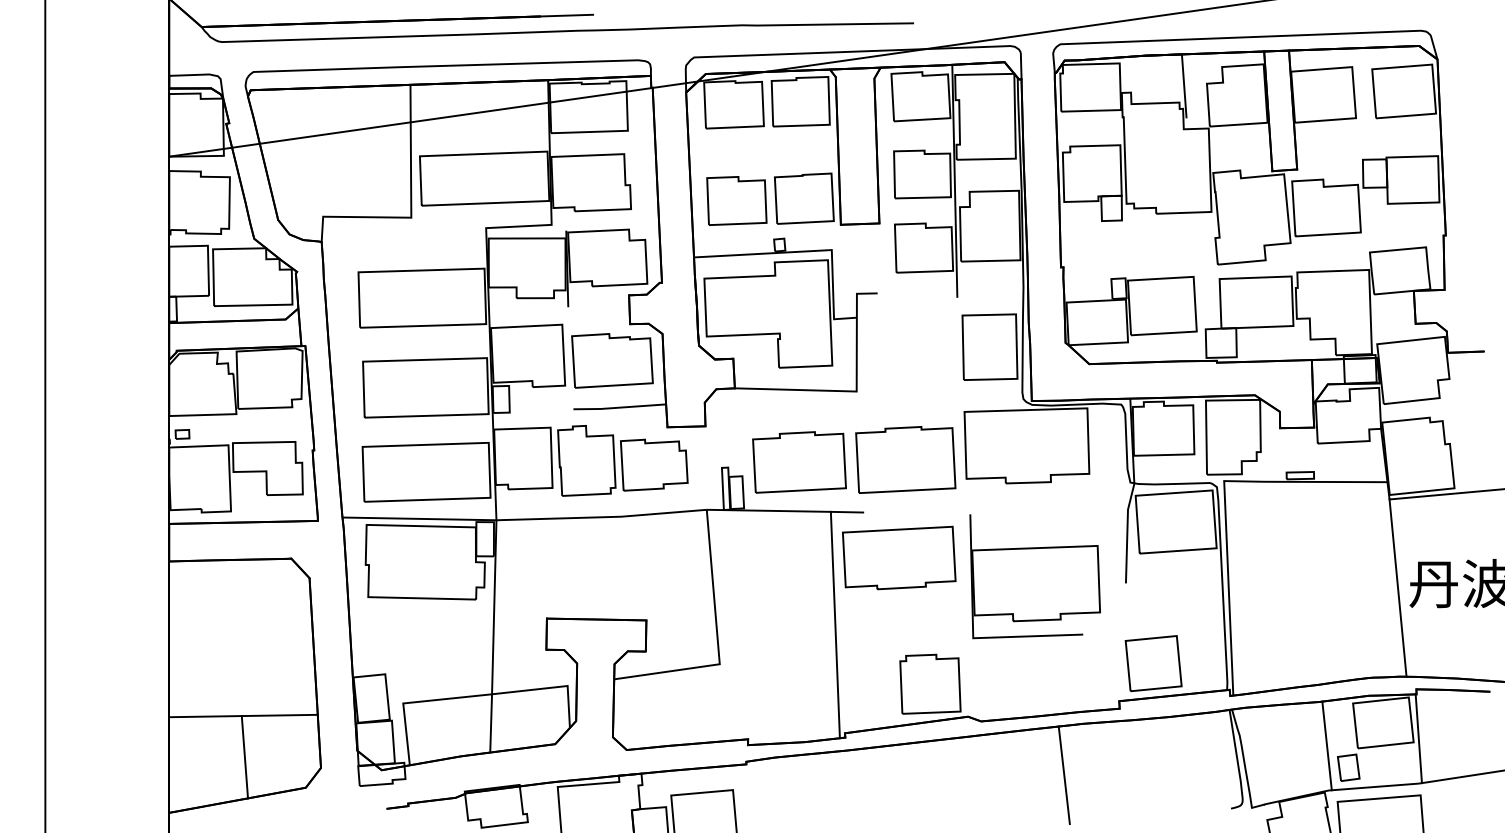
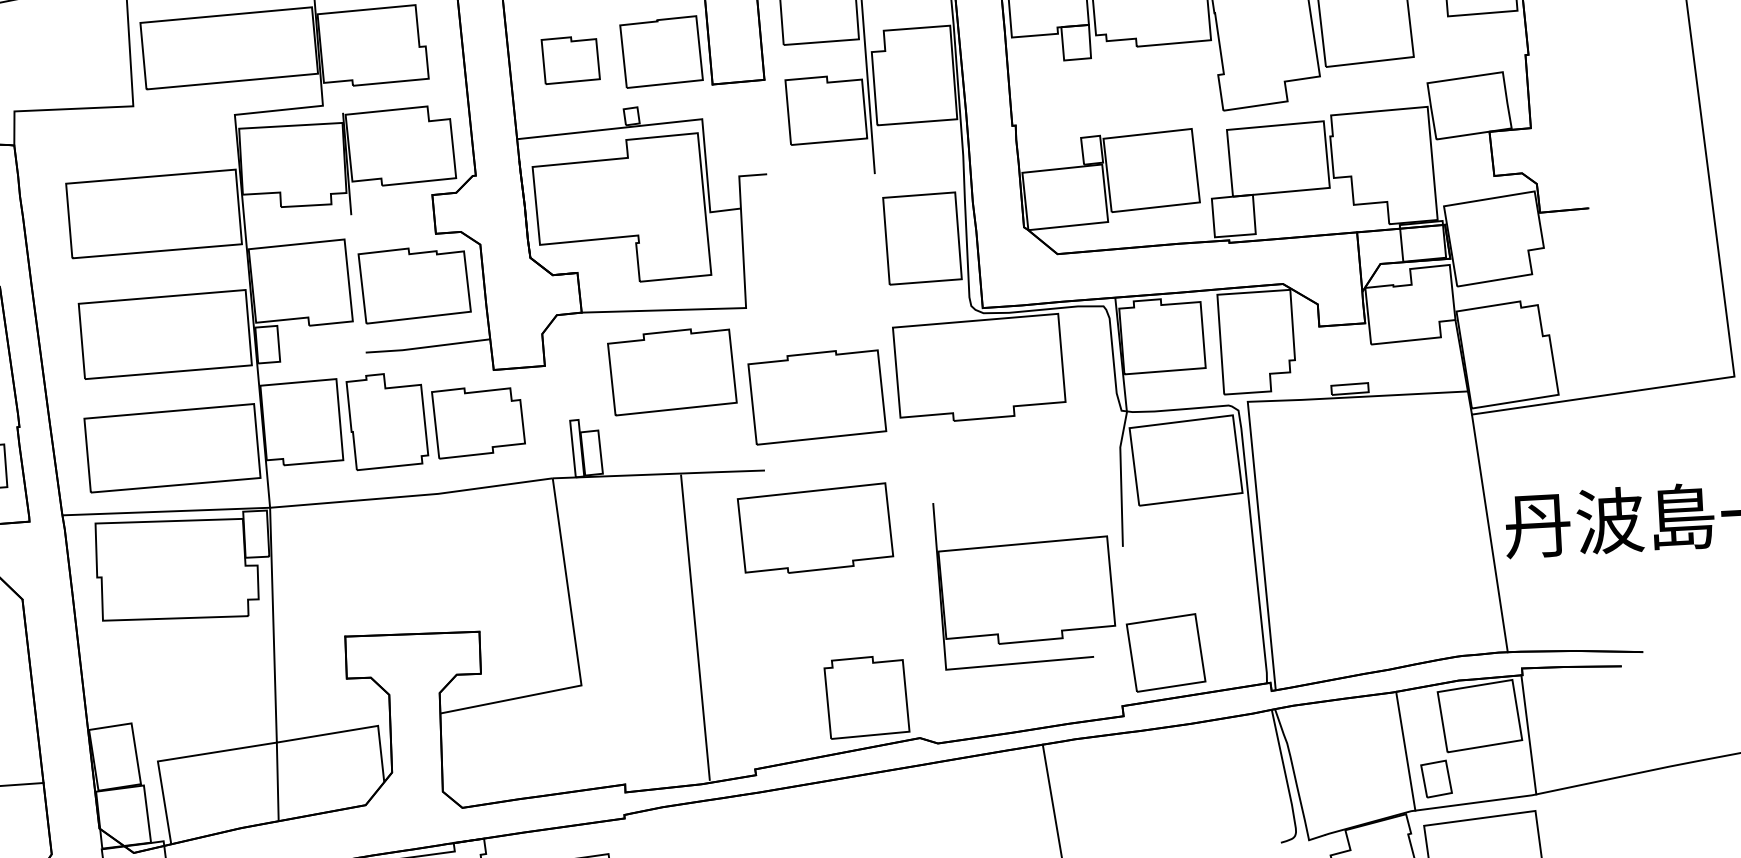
part: (736, 200) -> (570, 59), size x0.7
part: (799, 462) -> (672, 371), moved
part: (1034, 576) -> (1024, 582), moved
line: (834, 624) -> (694, 627), moved

